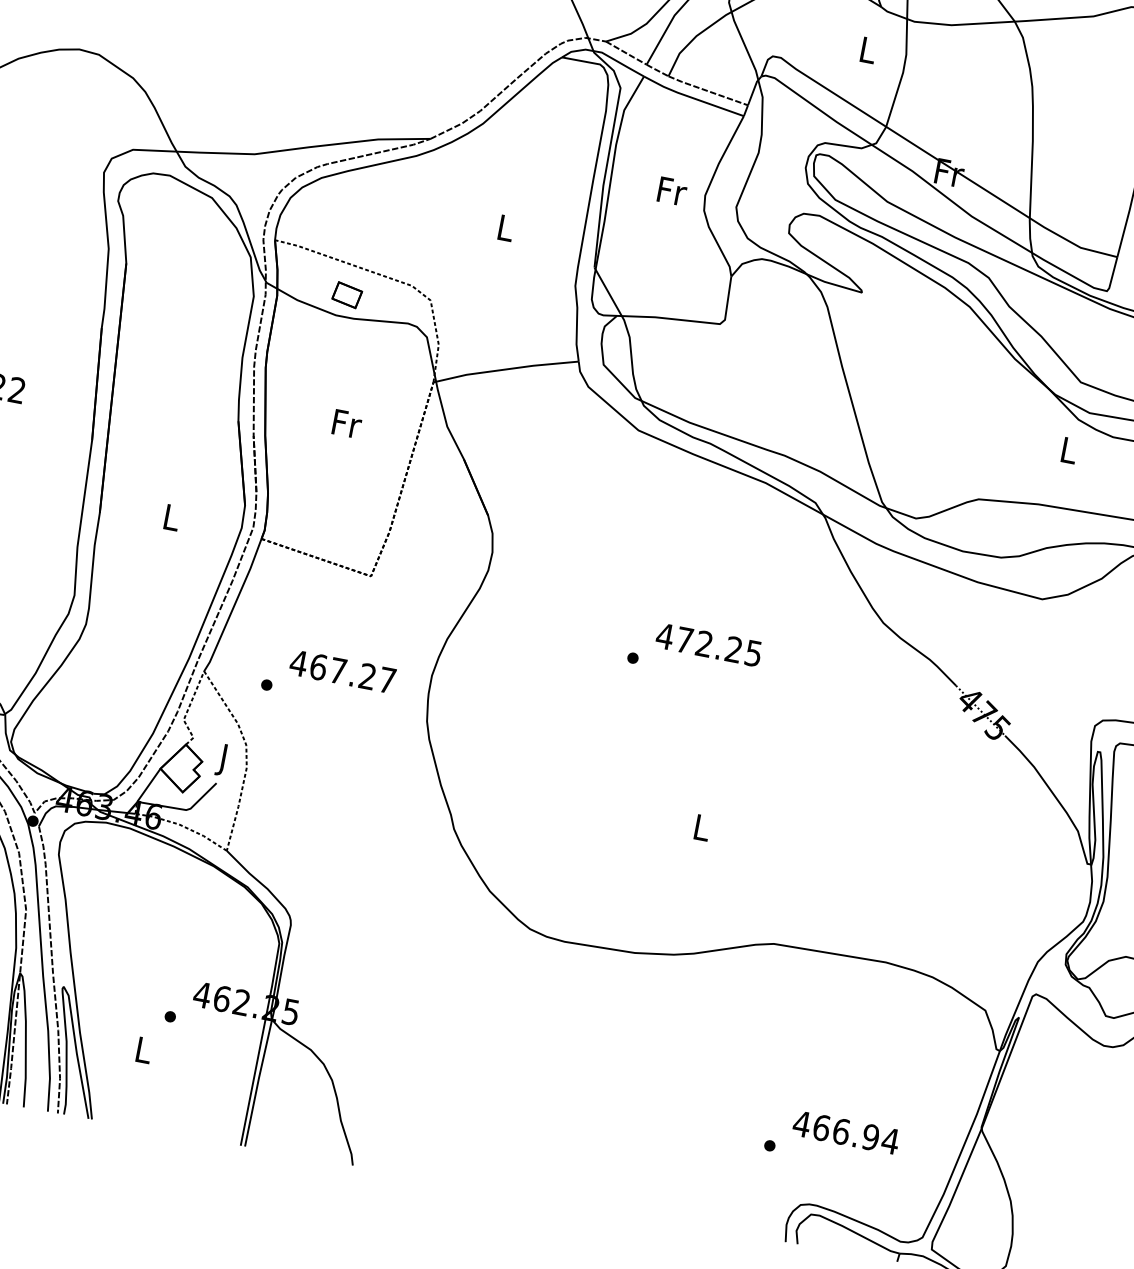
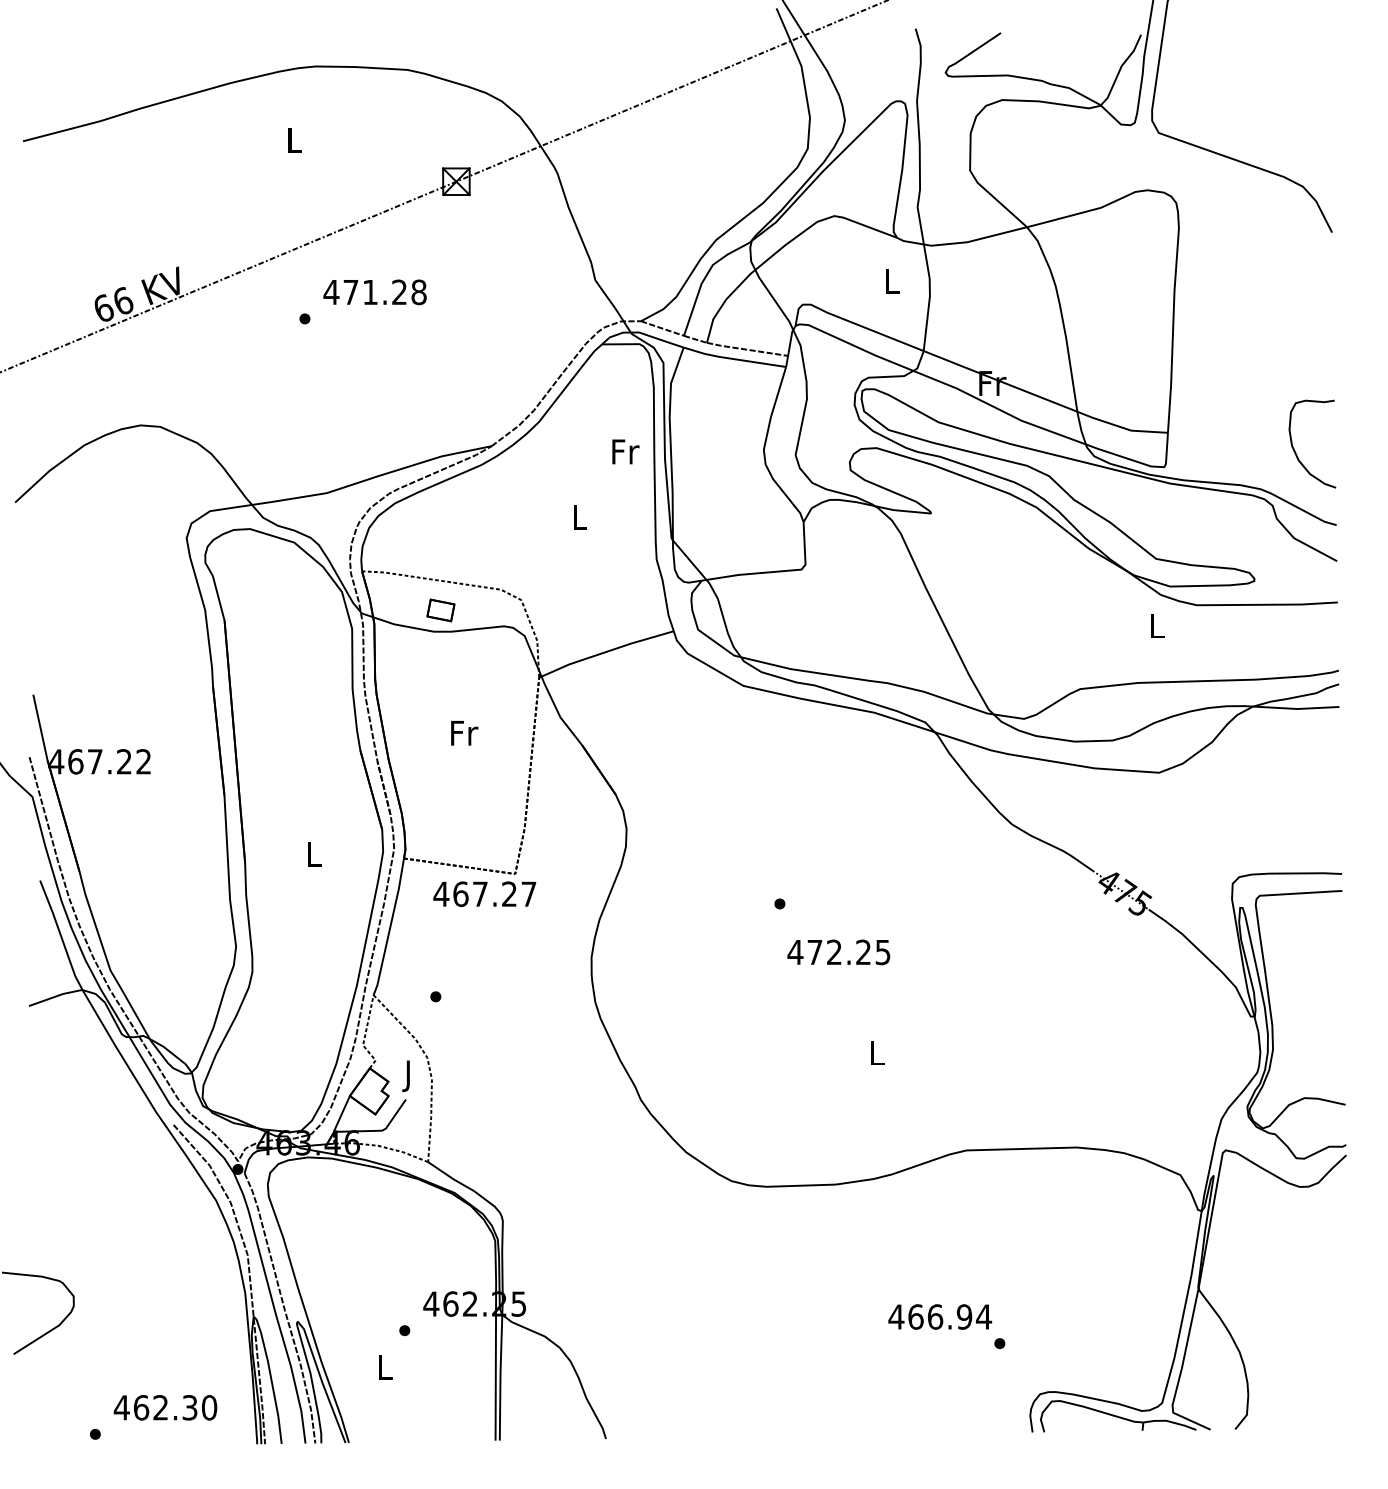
text: (672, 190) -> (625, 451), moved
text: (708, 644) -> (838, 952), moved
text: (342, 671) -> (484, 893), moved
text: (846, 1132) -> (940, 1316), moved

